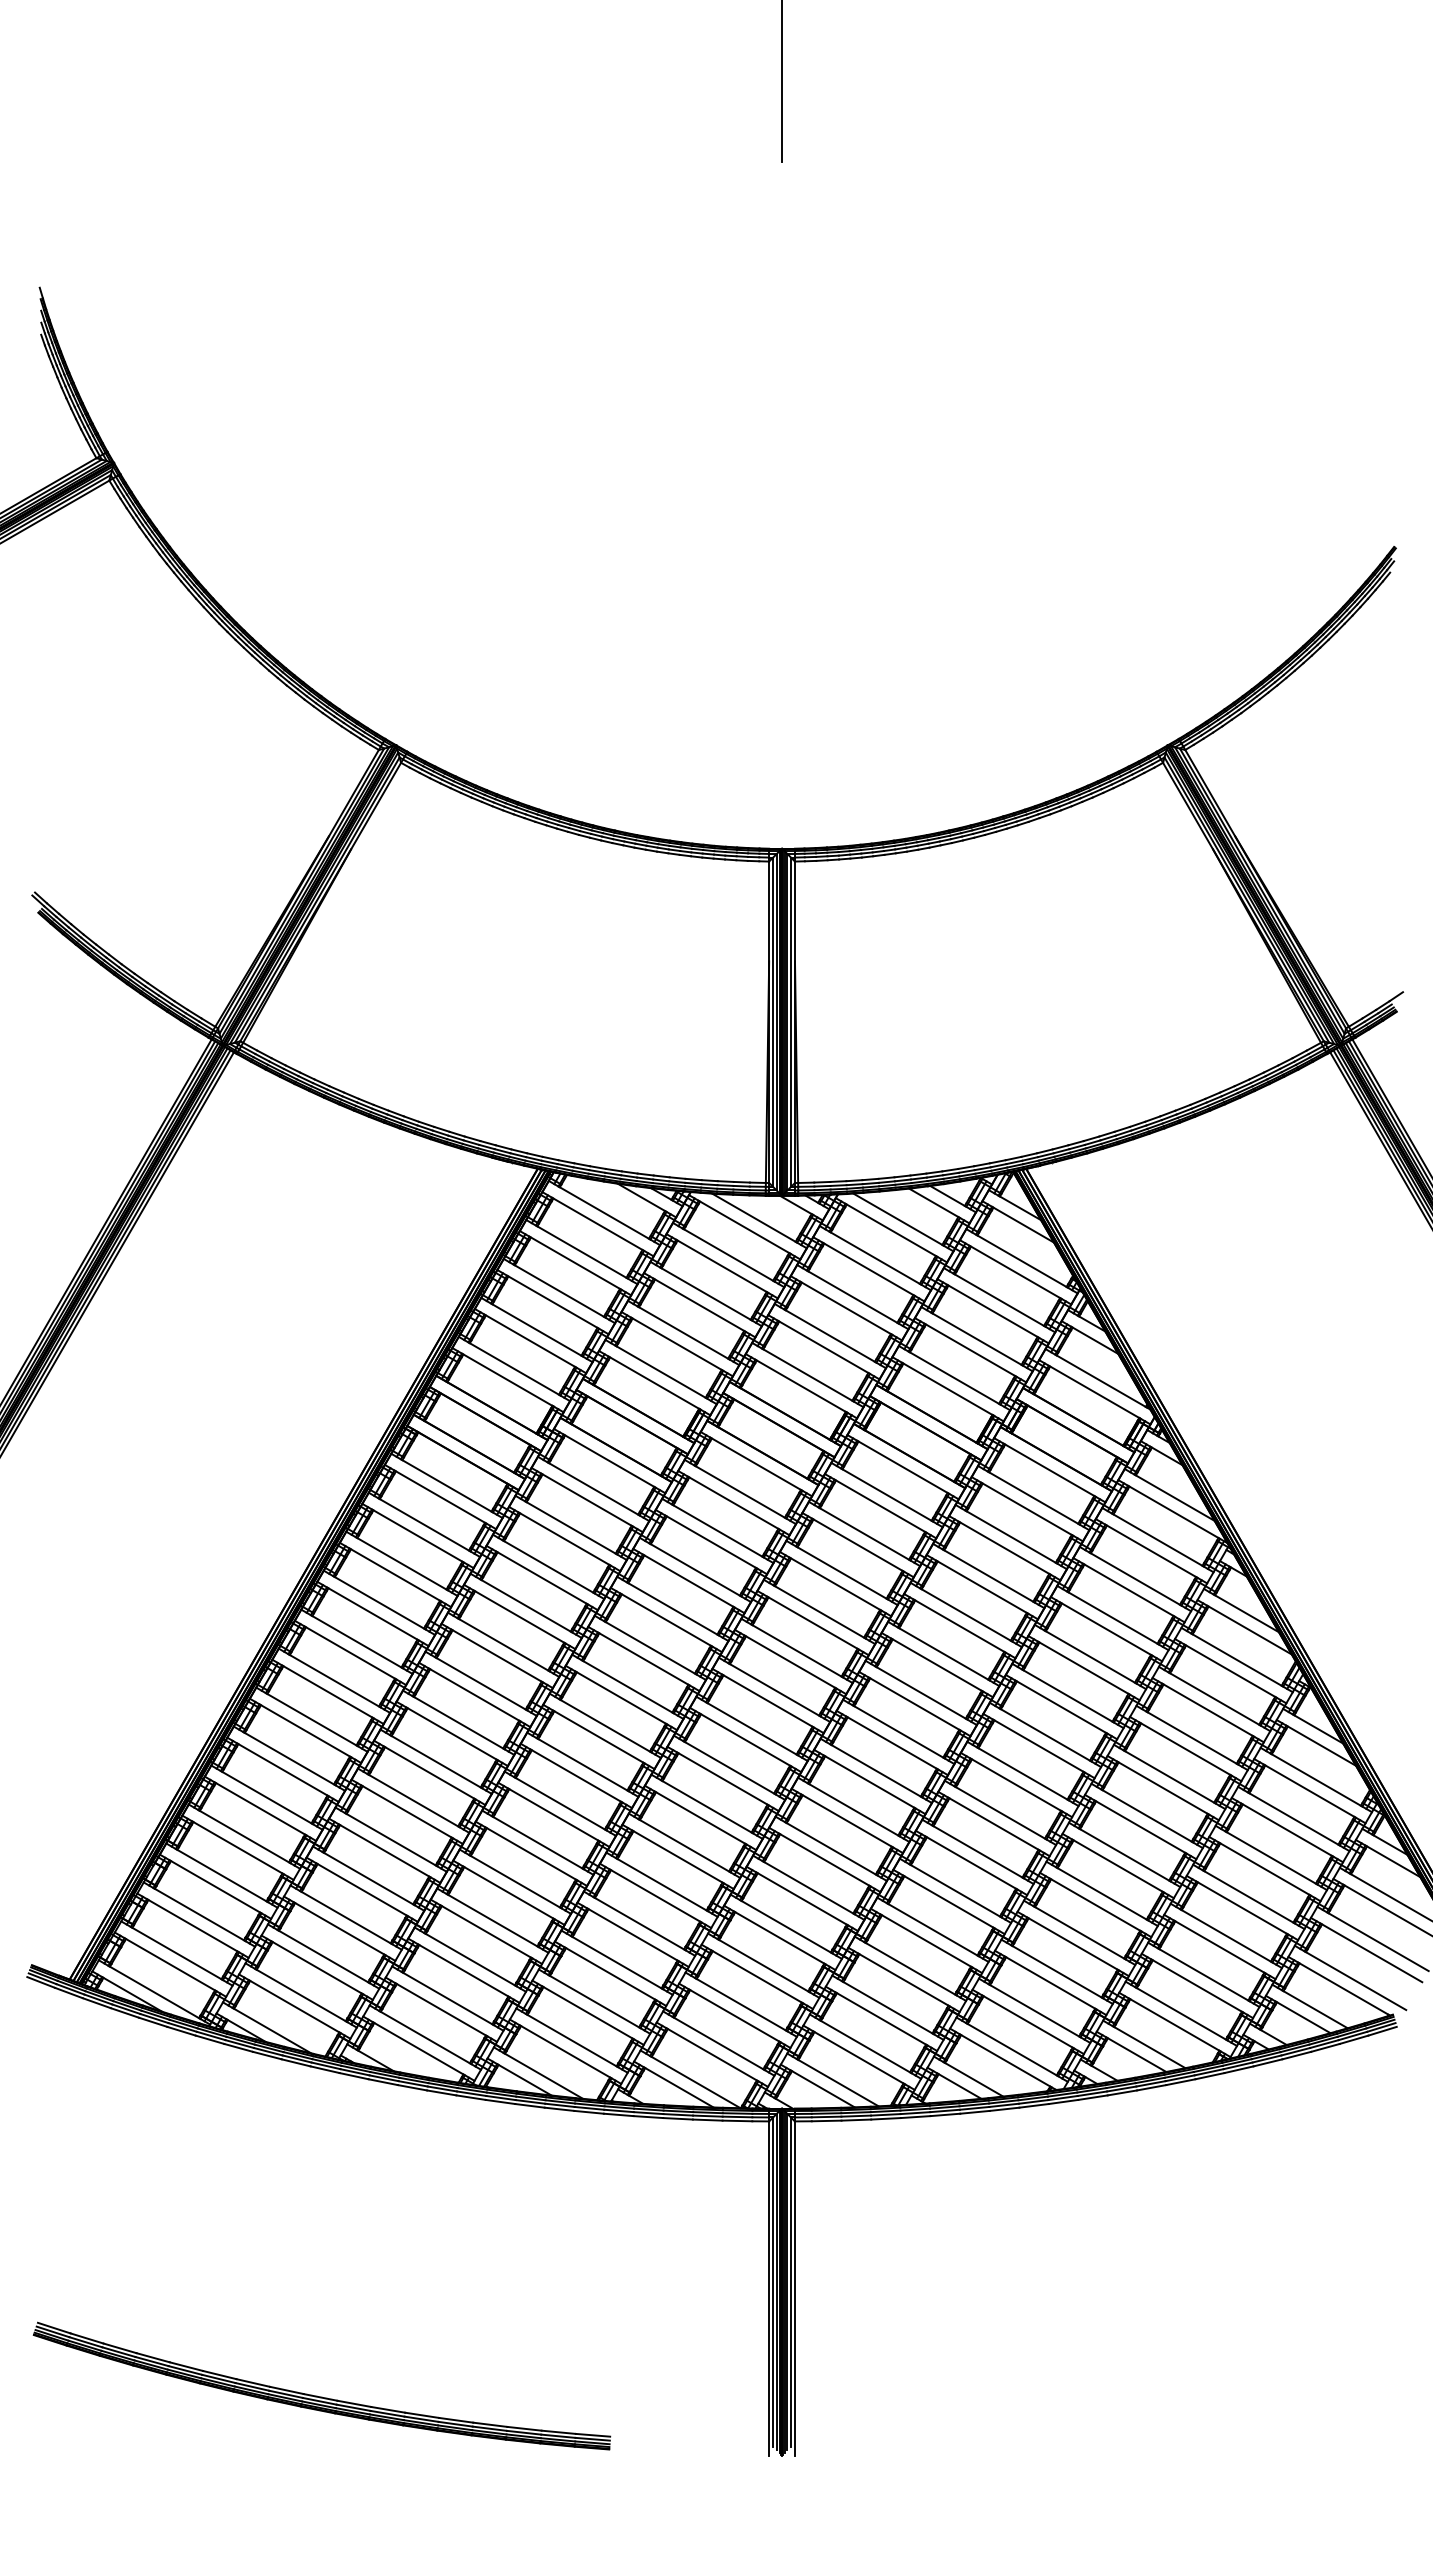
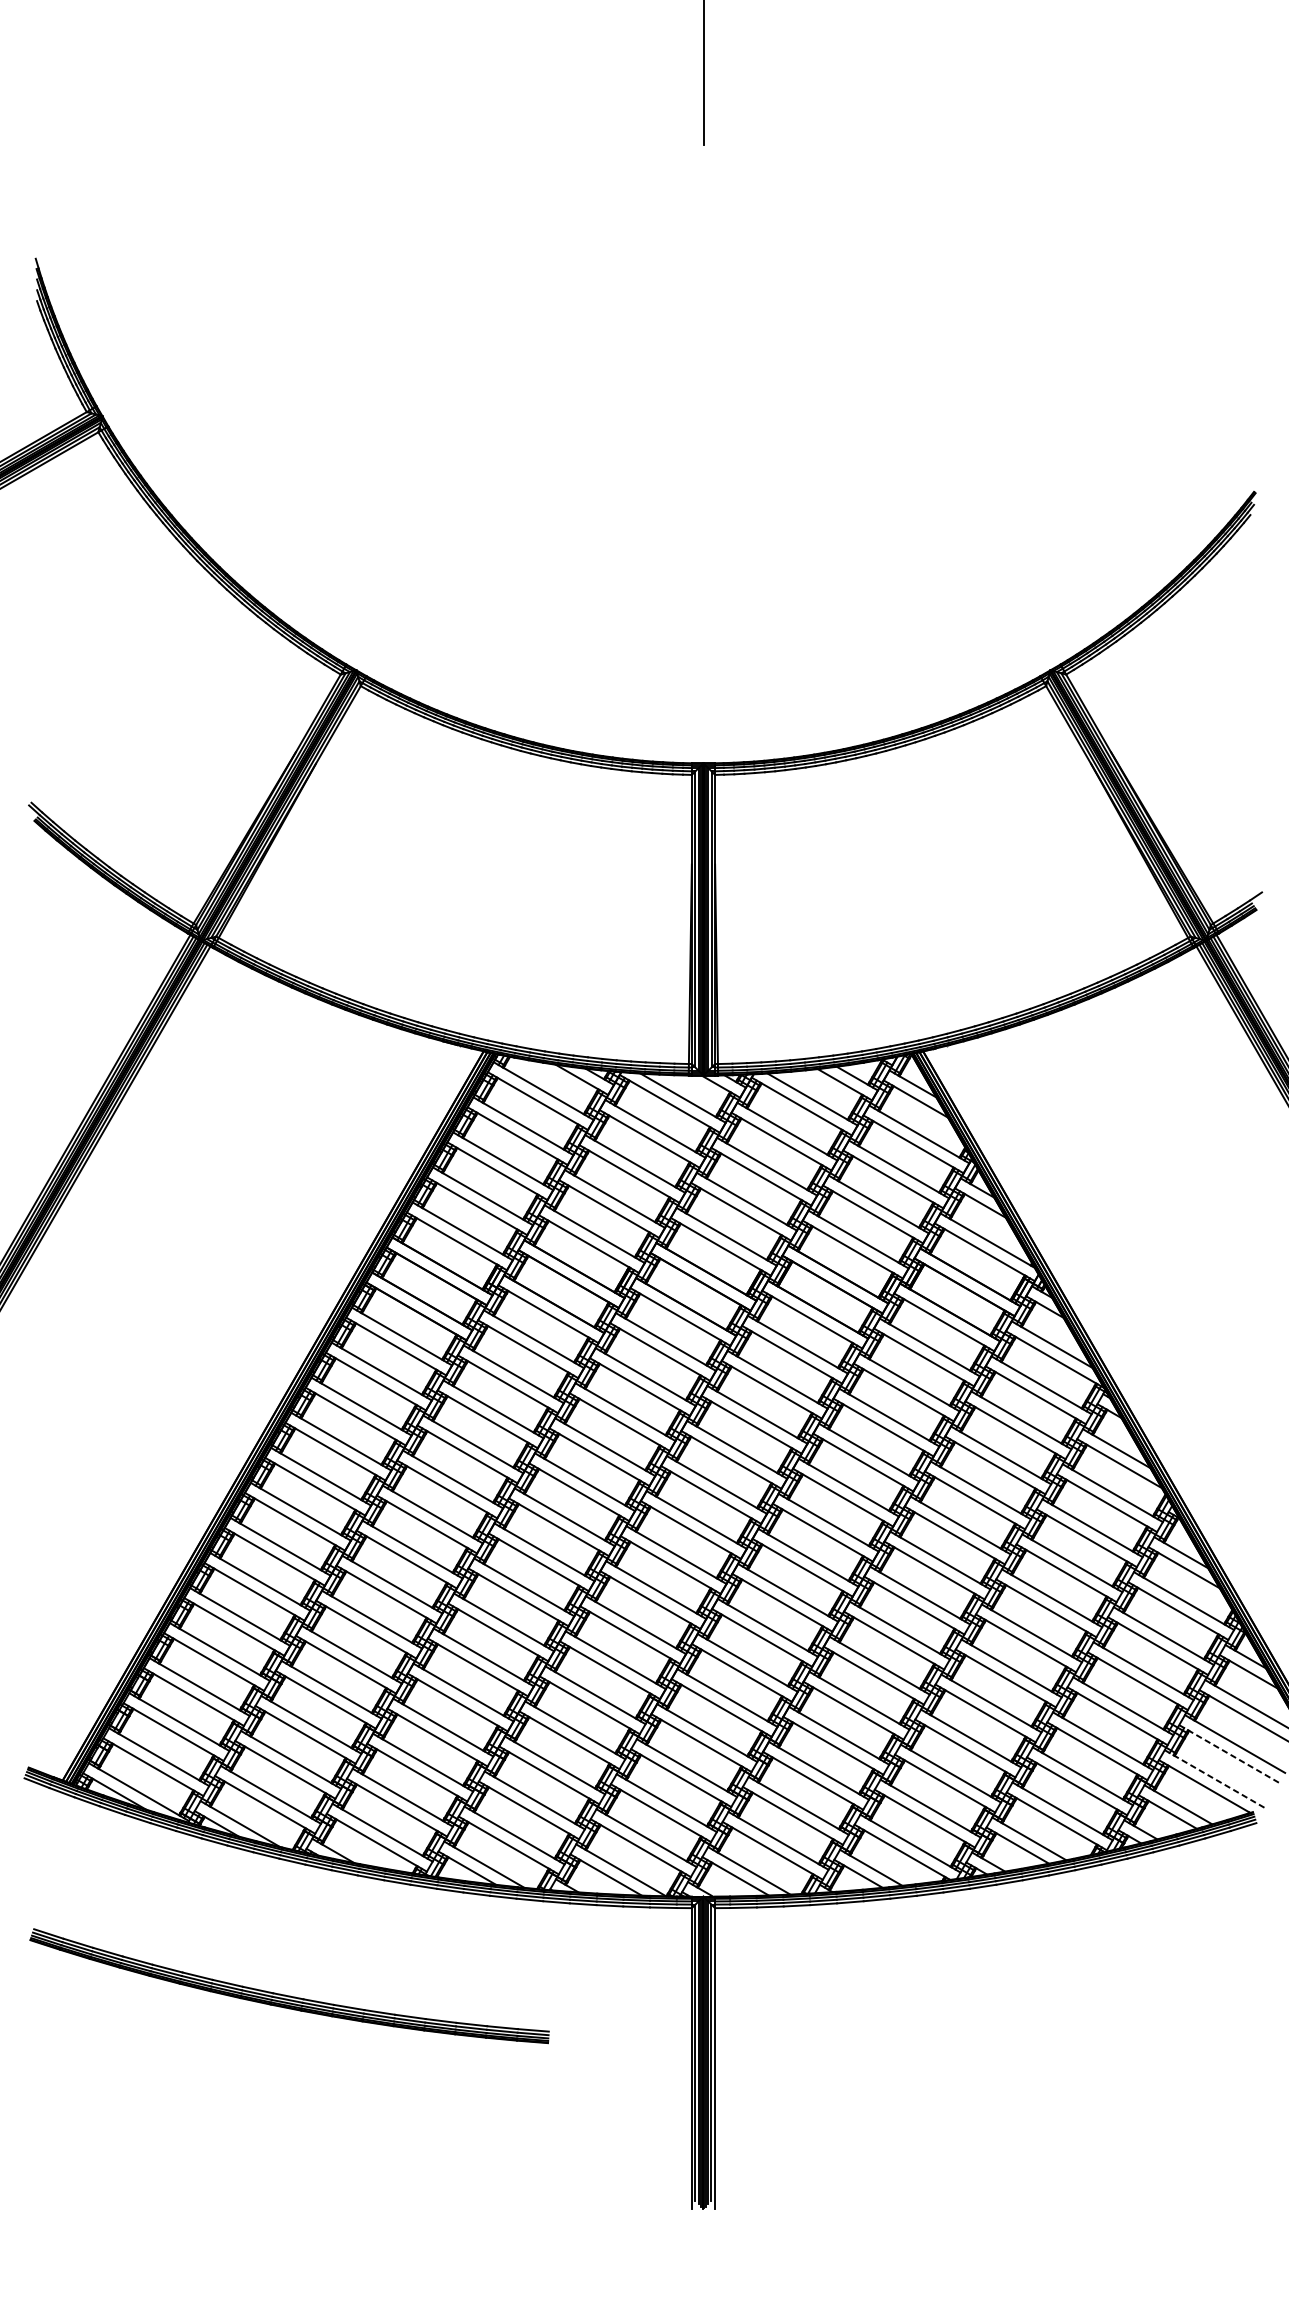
line: (1367, 1950) -> (1230, 1754), solid -> dashed
line: (1350, 1978) -> (1214, 1779), solid -> dashed
part: (317, 2395) -> (285, 1994), moved

